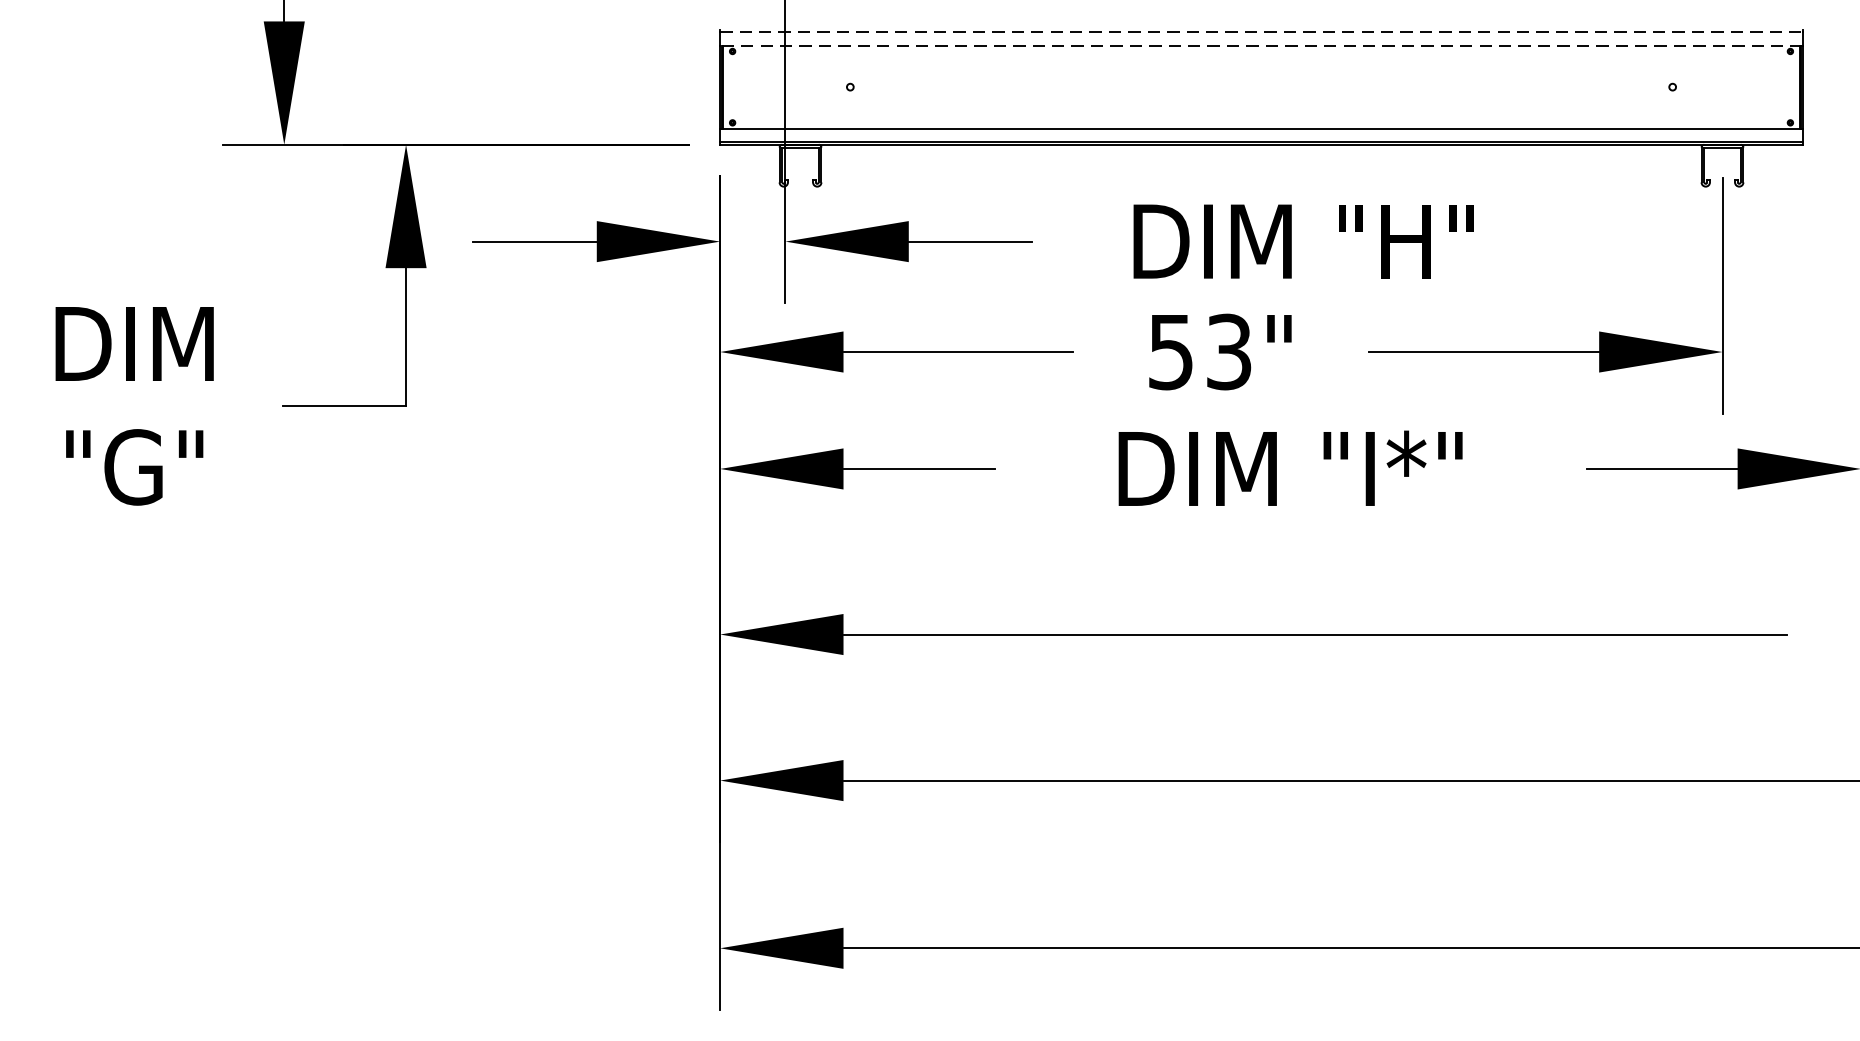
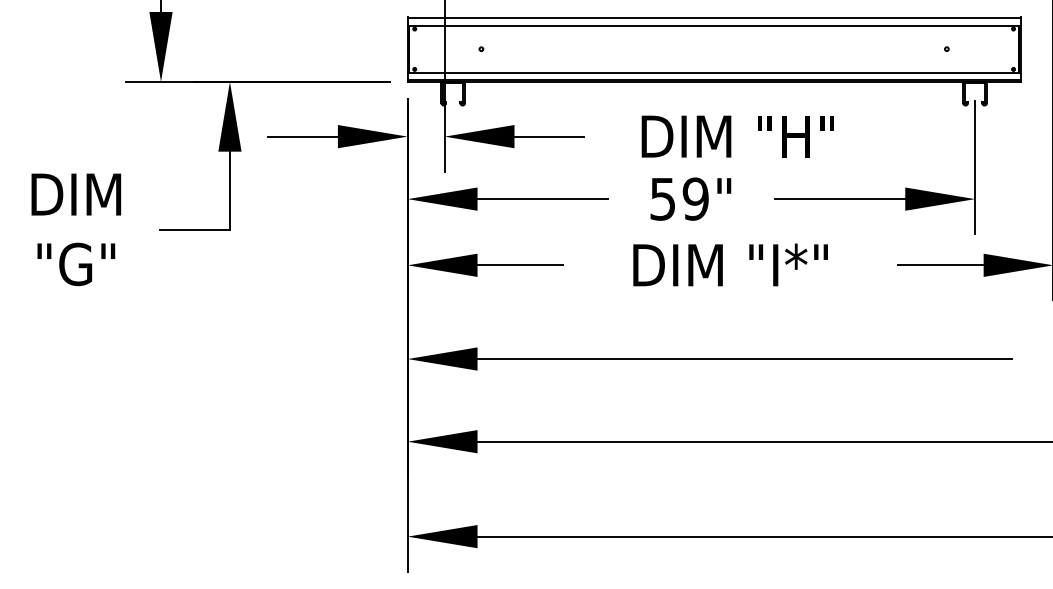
line: (1262, 32) -> (714, 18), dashed -> solid
line: (1260, 45) -> (713, 25), dashed -> solid
text: (1228, 350) -> (695, 198), 53" -> 59"

